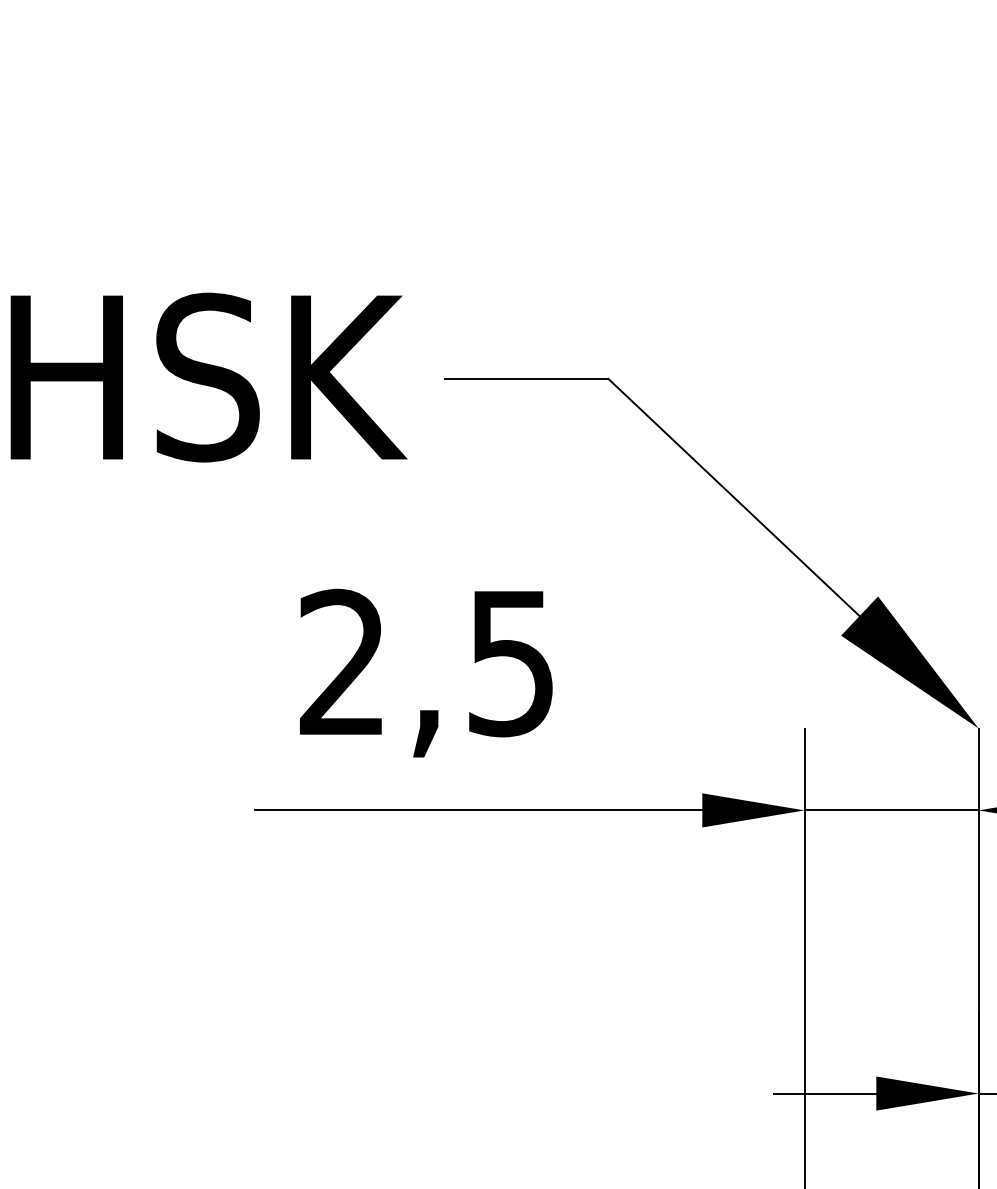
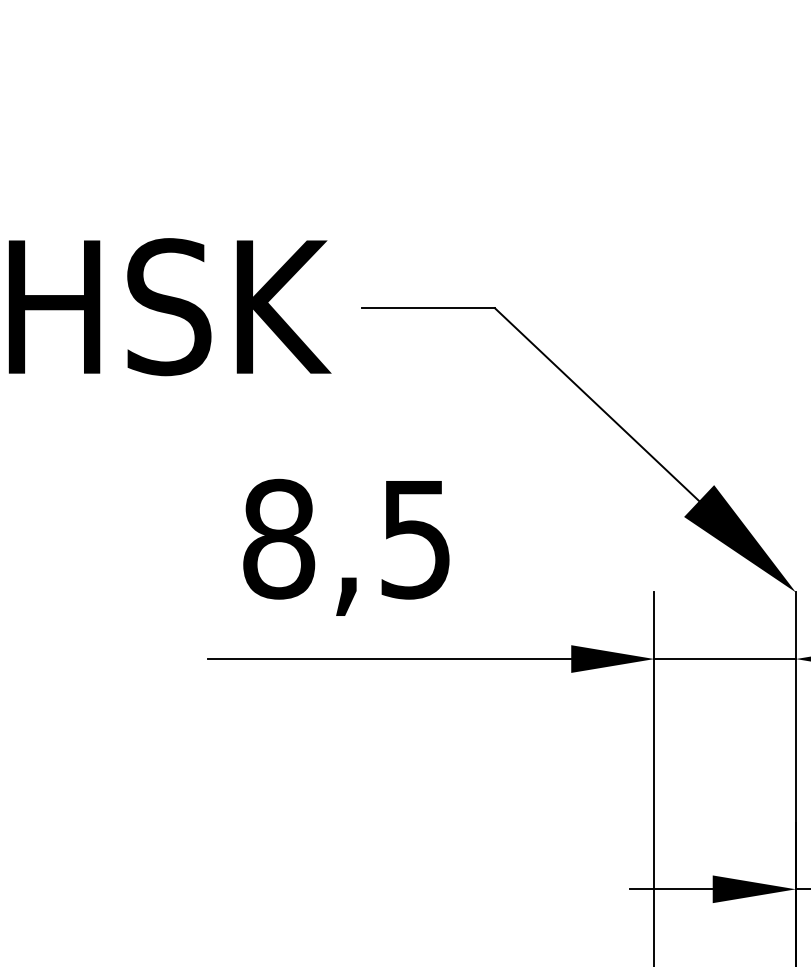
text: (343, 662) -> (279, 538), 2,5 -> 8,5

